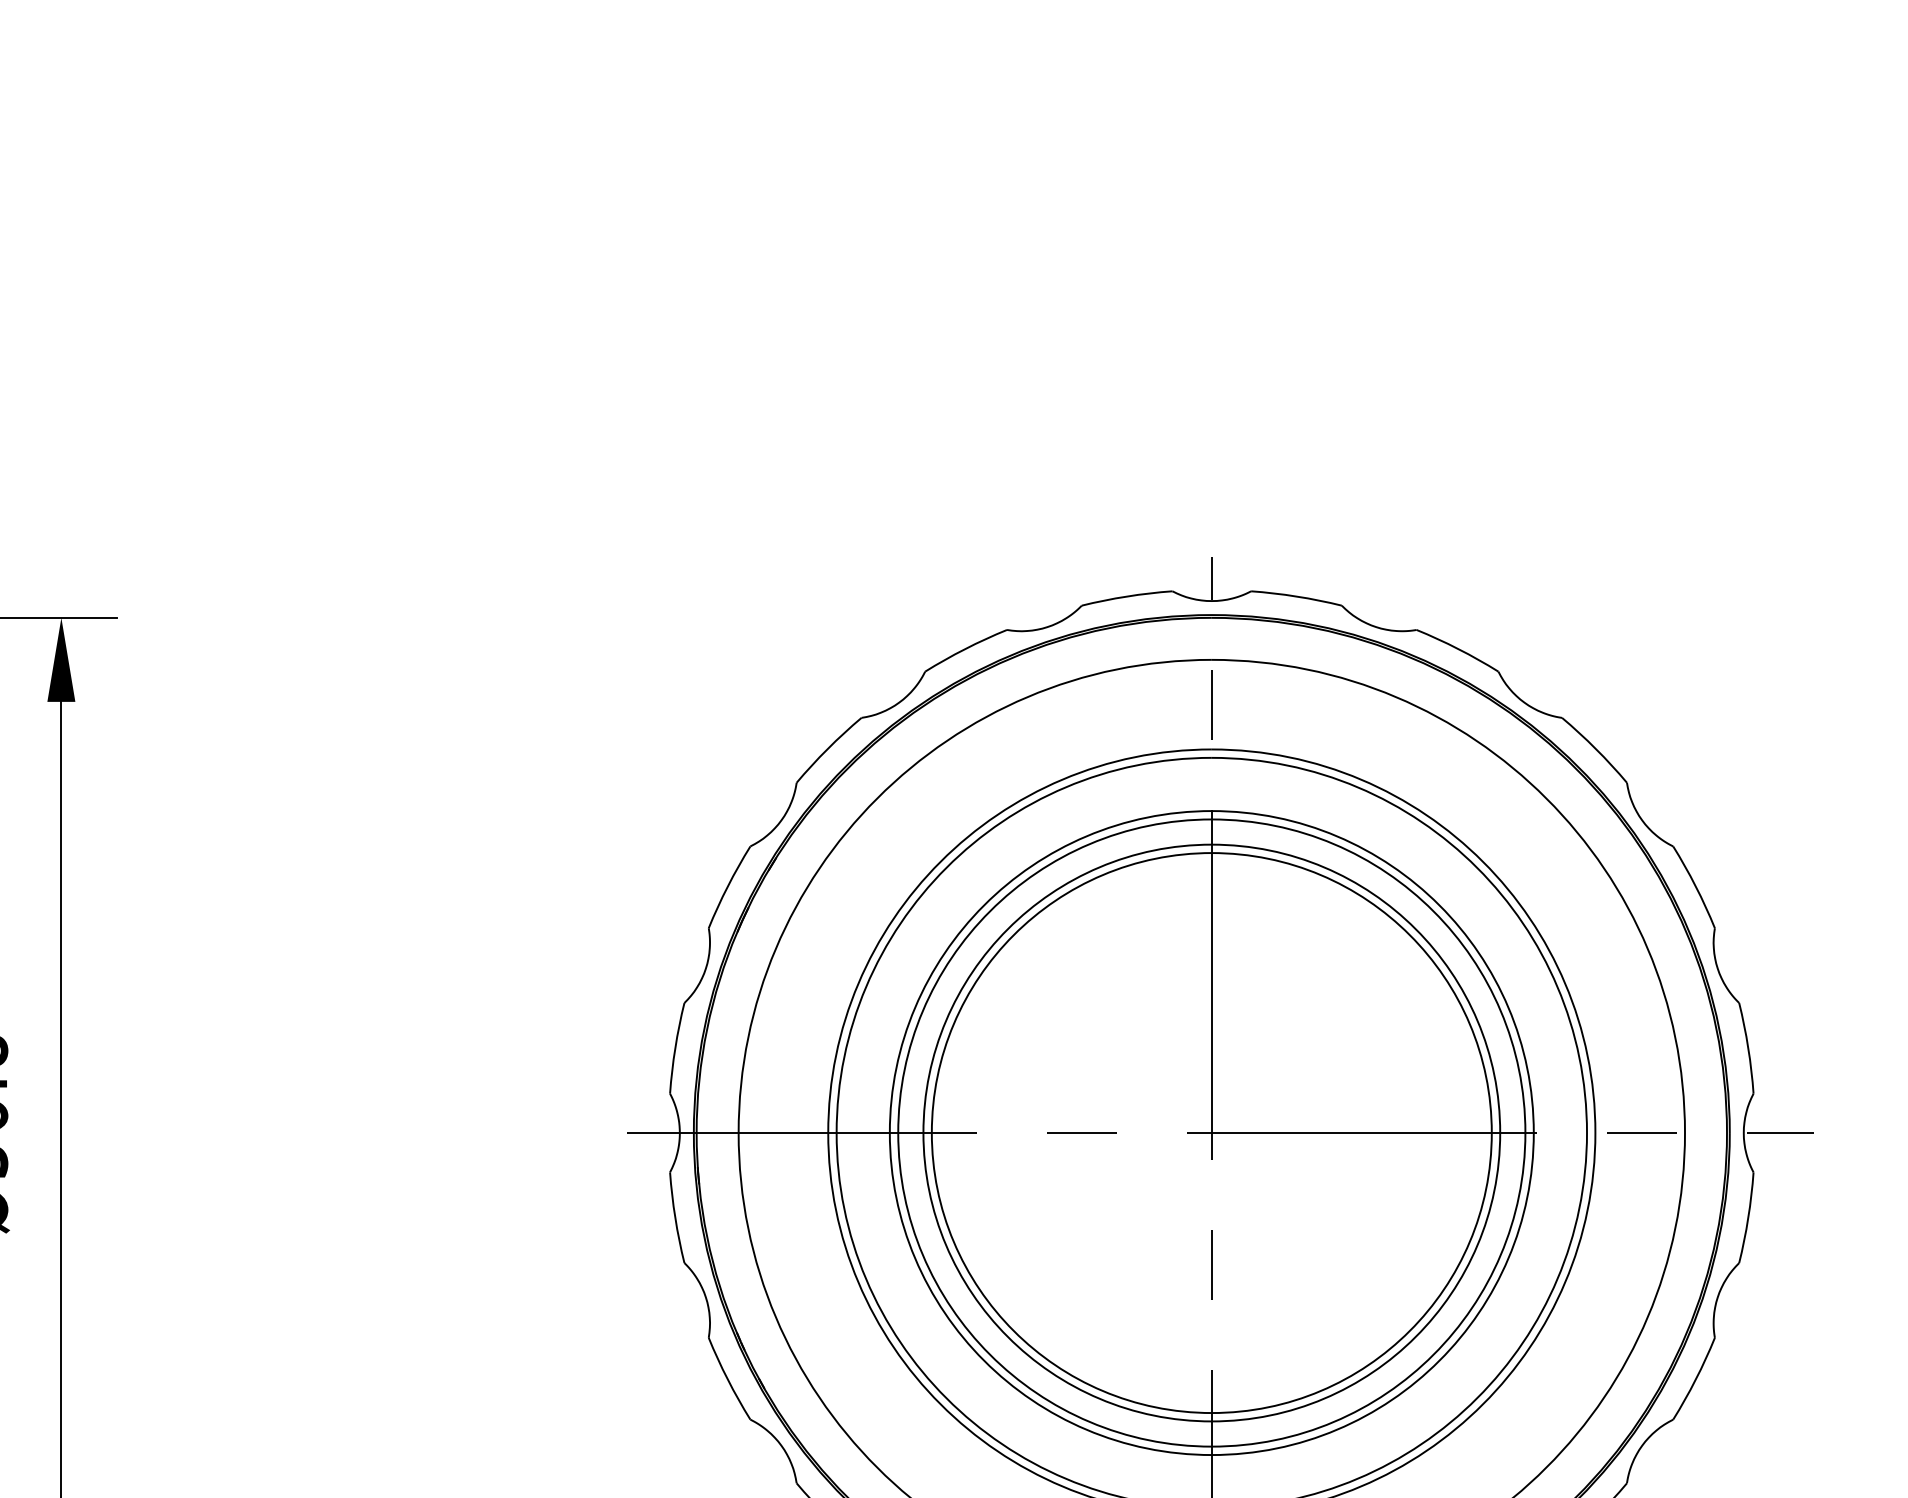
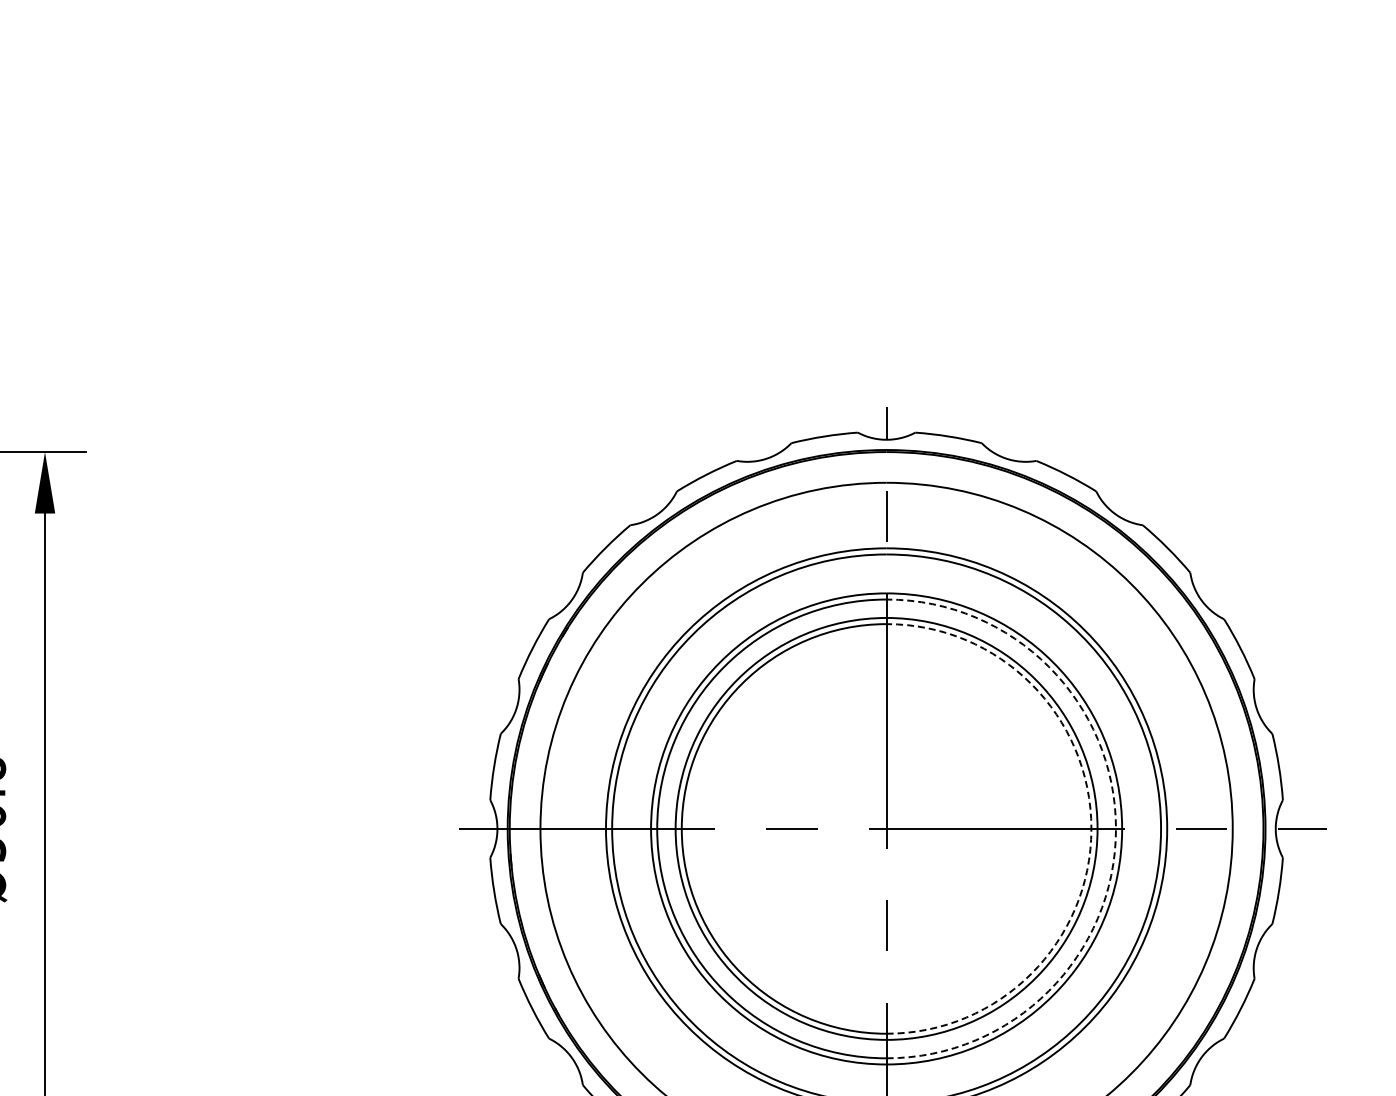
arc: (1491, 1132) -> (1091, 828), solid -> dashed
arc: (1526, 1132) -> (1116, 828), solid -> dashed

